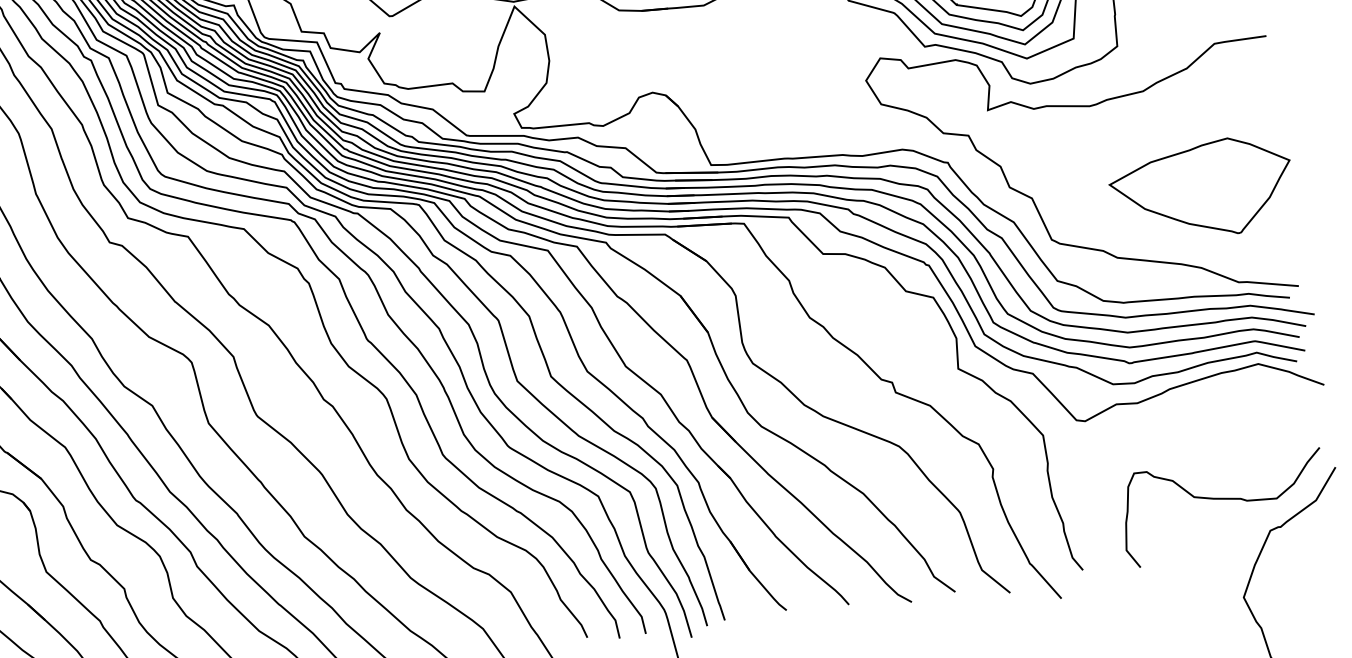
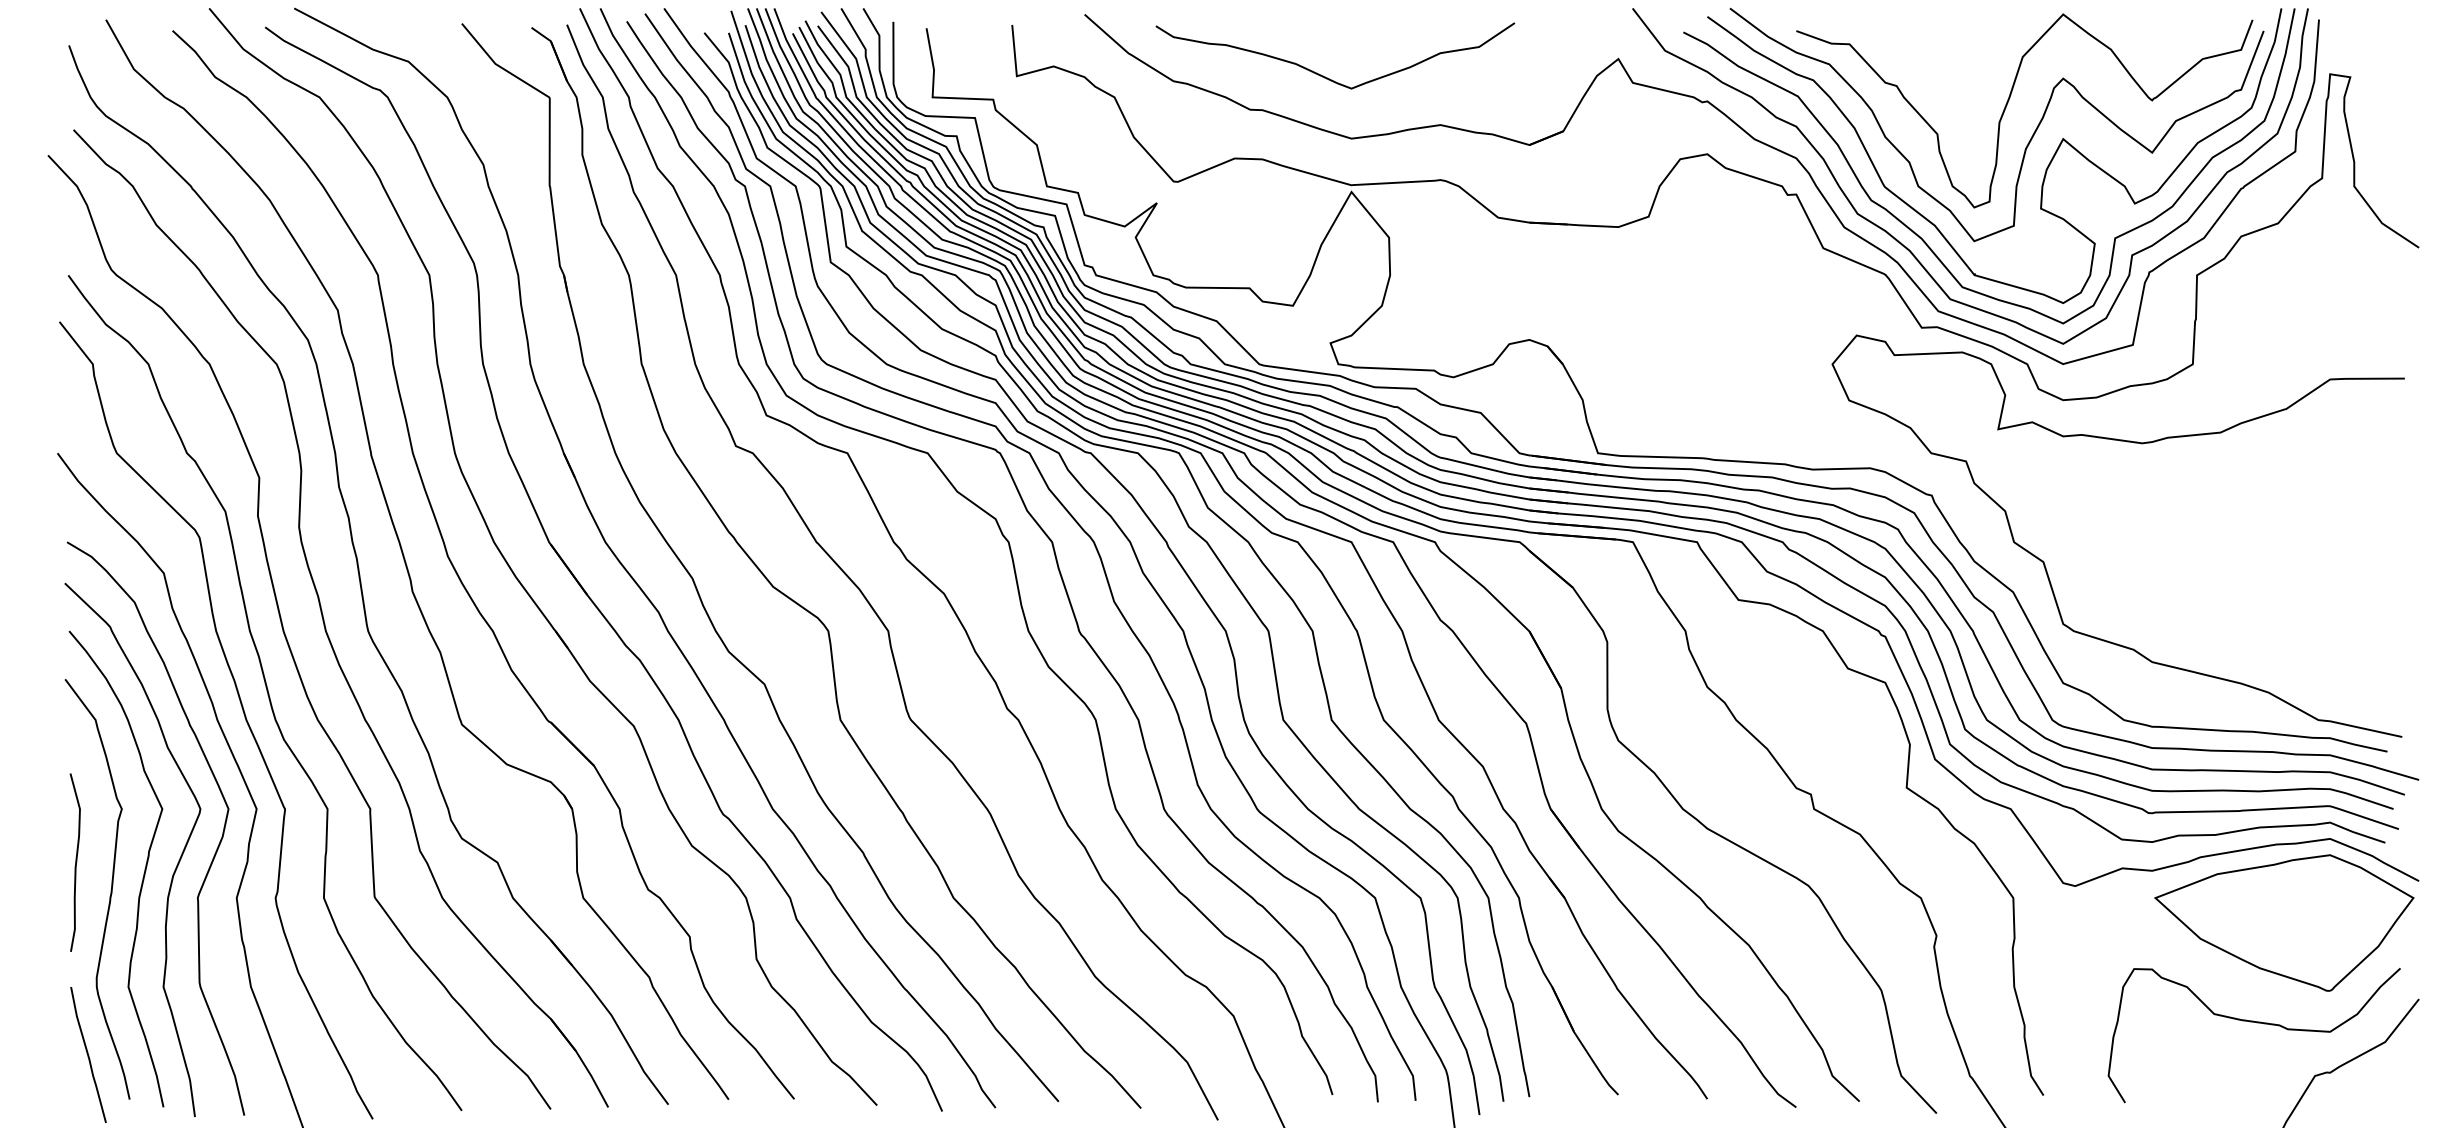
part: (1202, 189) -> (2284, 922), moved

